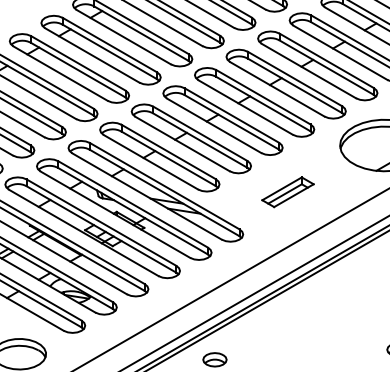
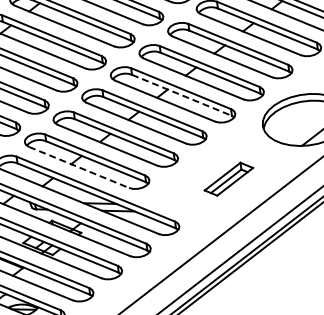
line: (263, 104) -> (182, 95), solid -> dashed
line: (151, 162) -> (79, 167), solid -> dashed
part: (287, 192) -> (228, 179), moved

